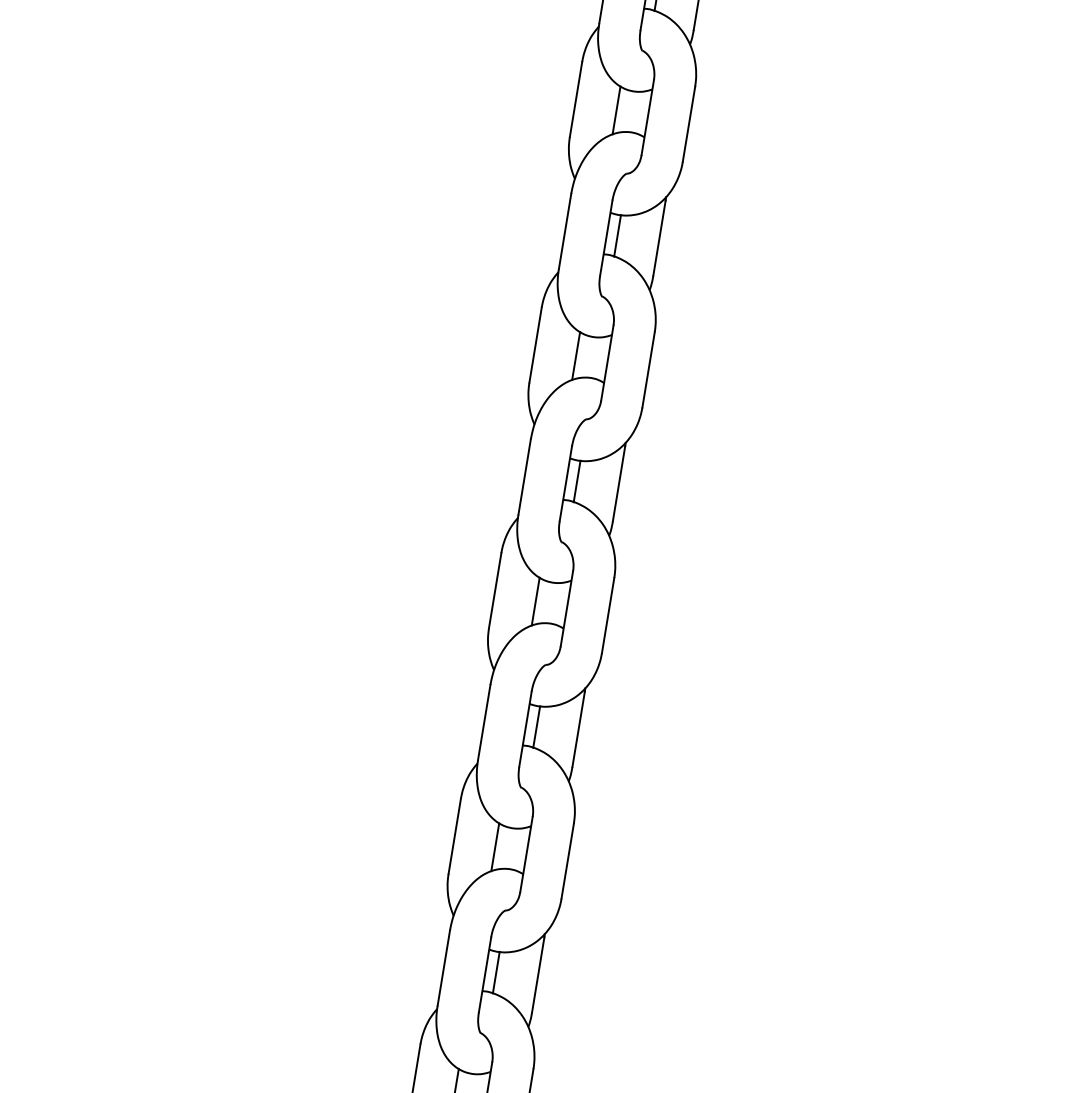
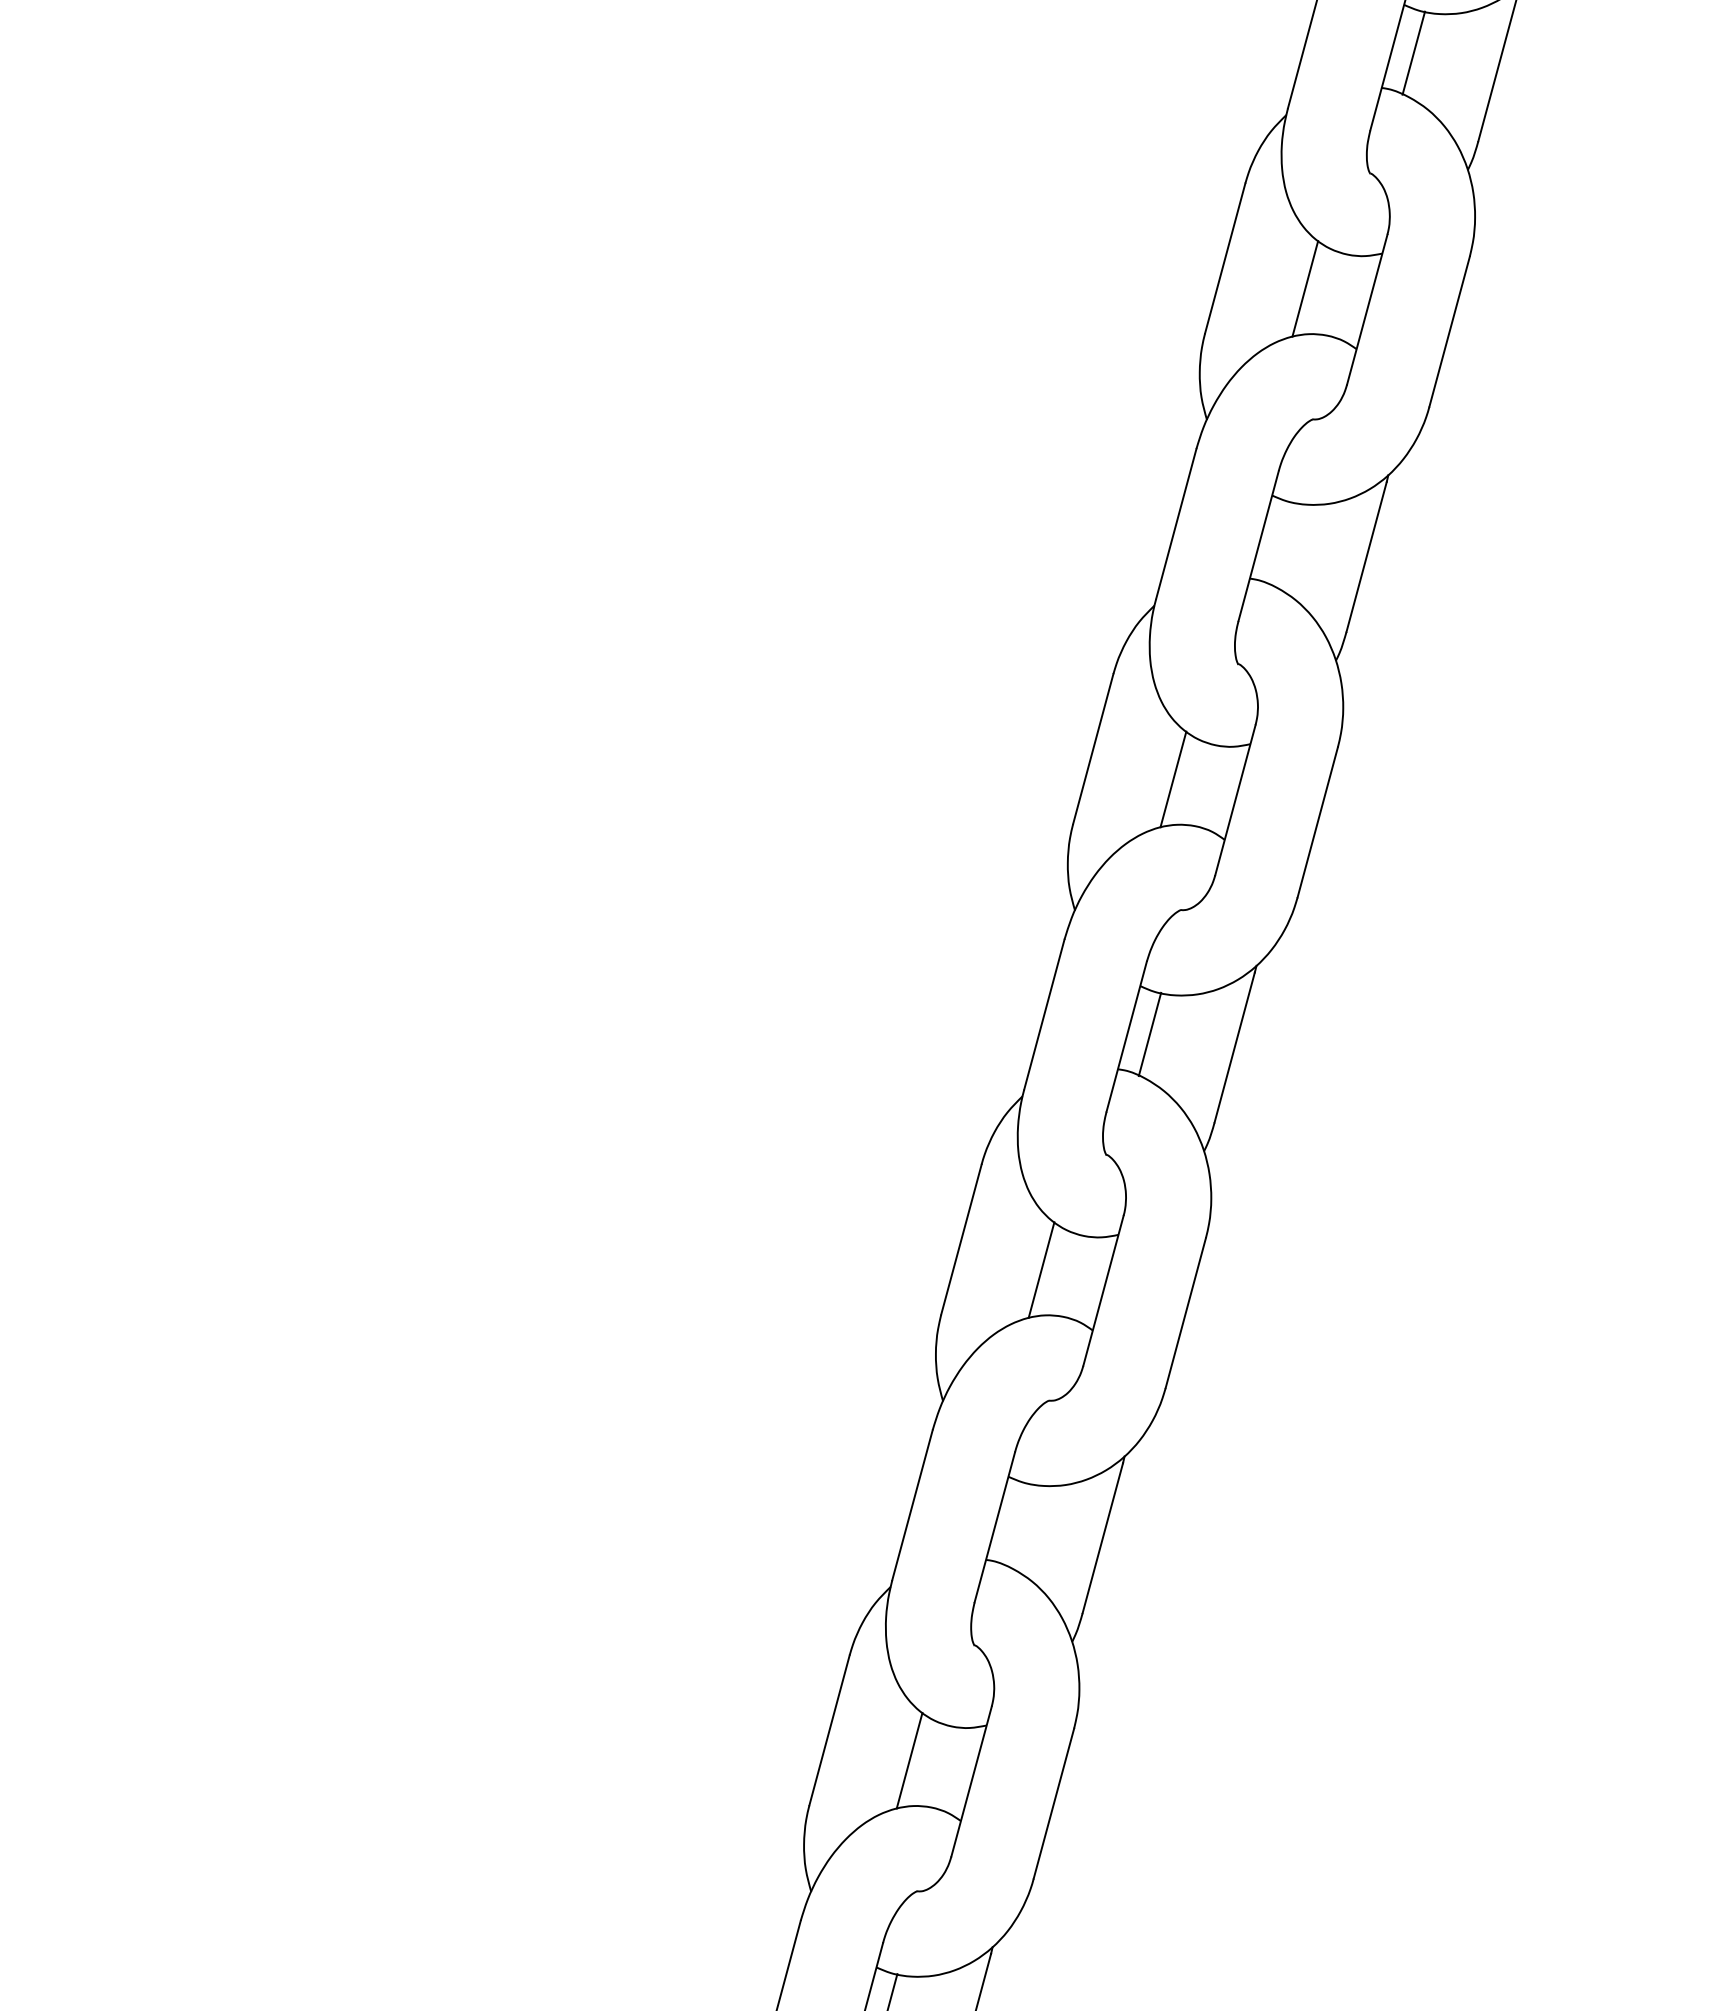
line: (617, 235) -> (1281, 543), removed
line: (536, 726) -> (1017, 1523), removed

